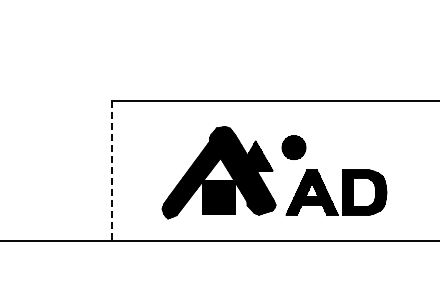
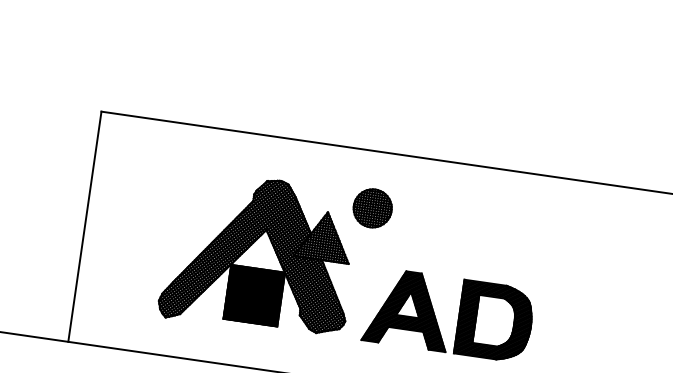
part: (293, 147) -> (371, 207), moved
line: (112, 171) -> (84, 227), dashed -> solid

